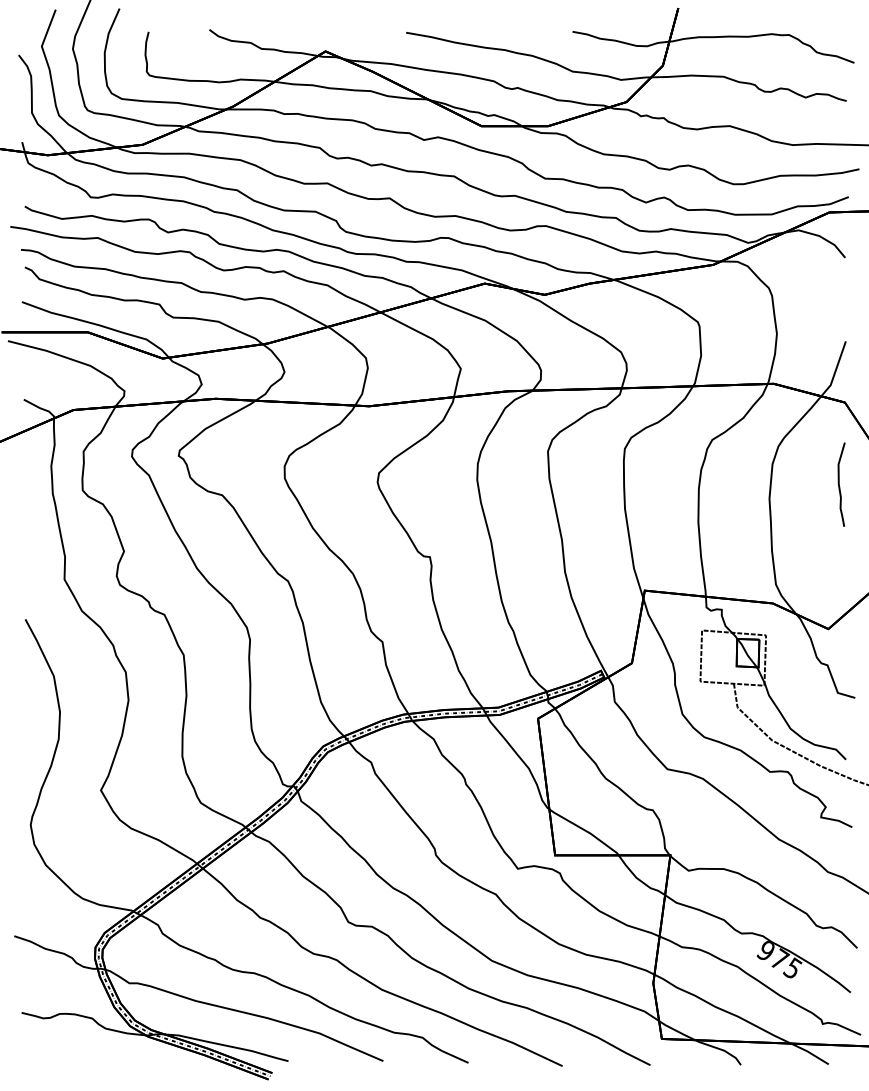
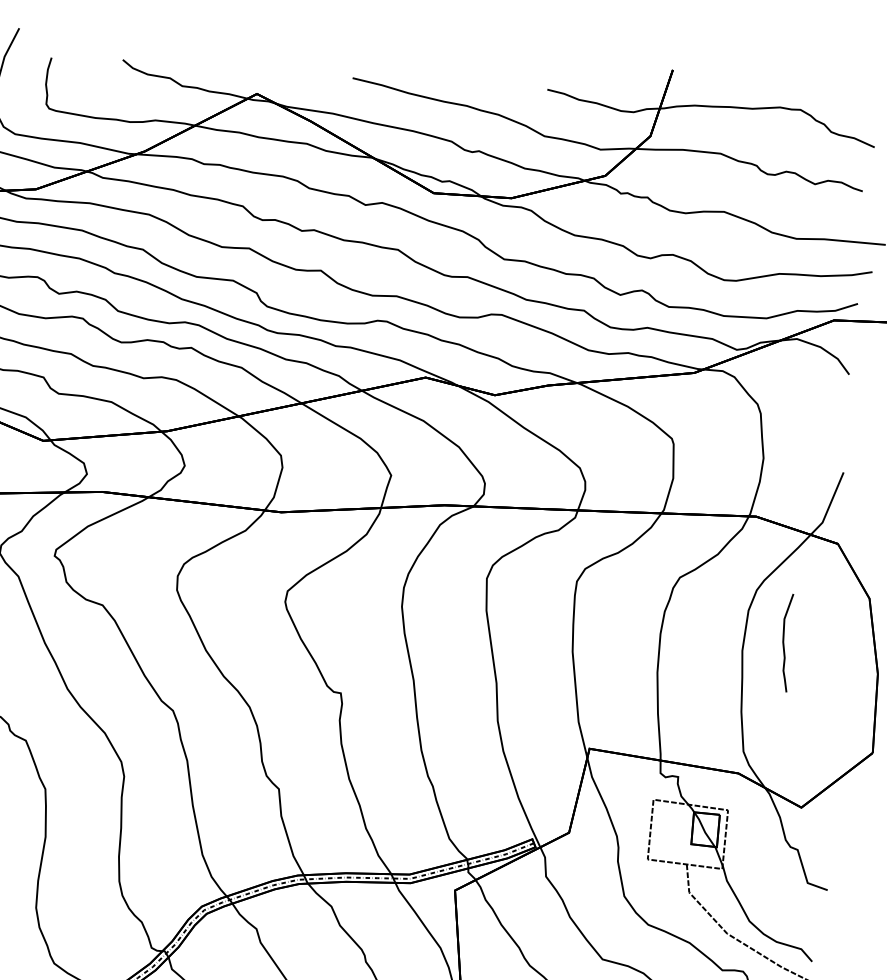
curve: (839, 484) -> (784, 642), moved

